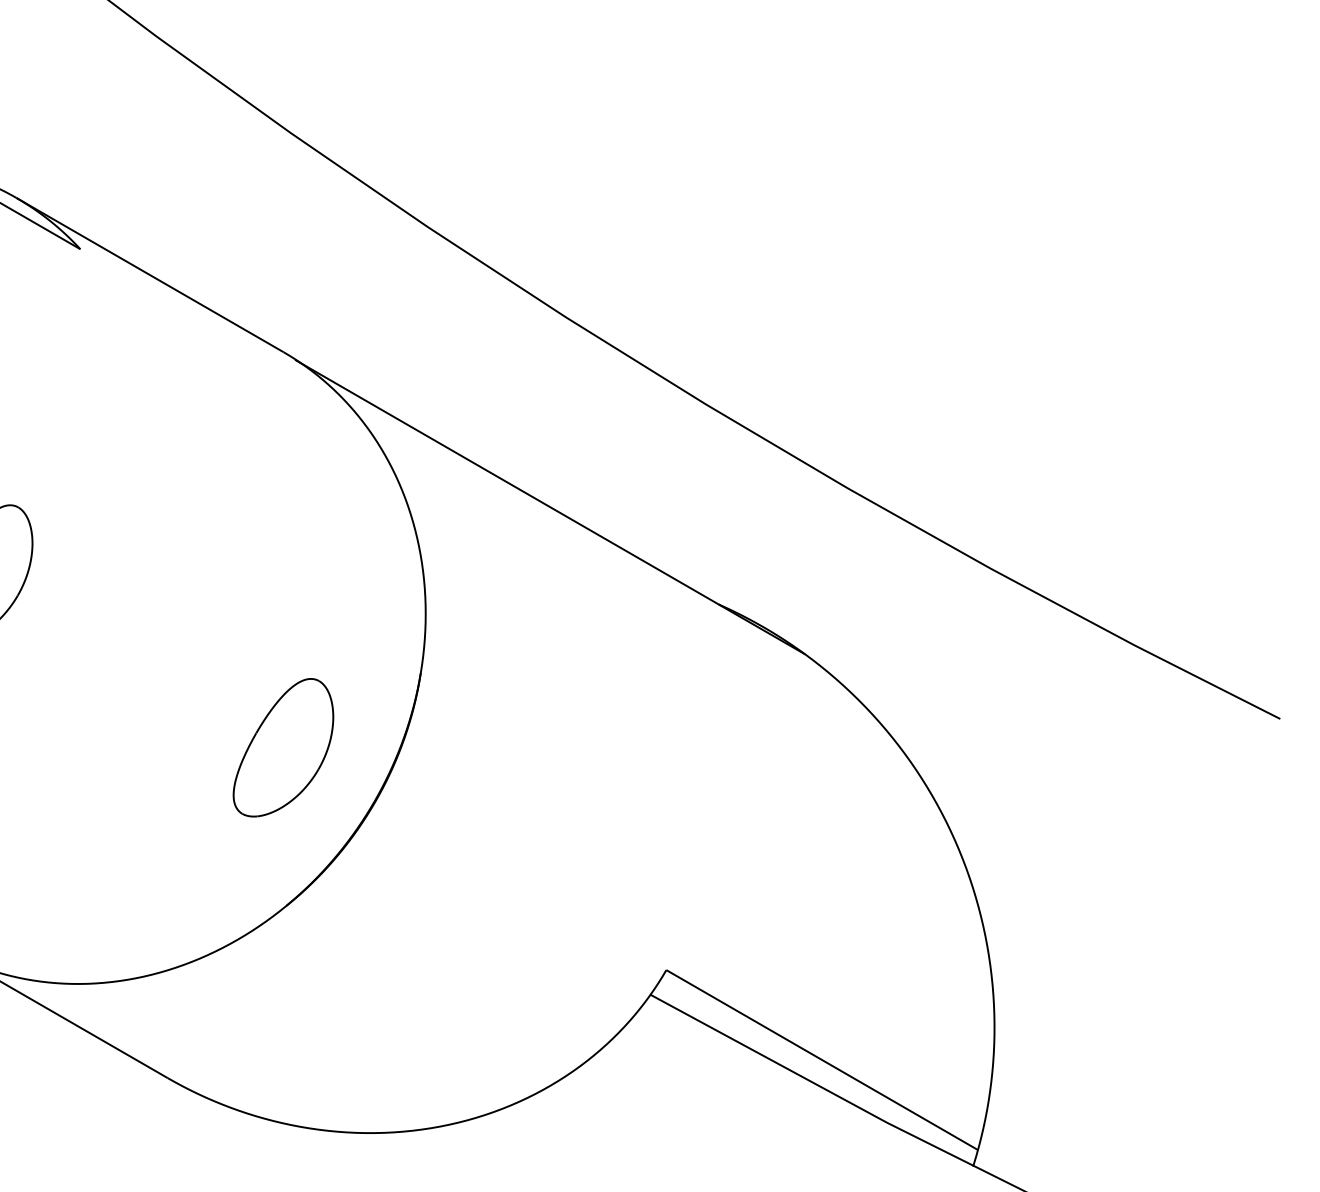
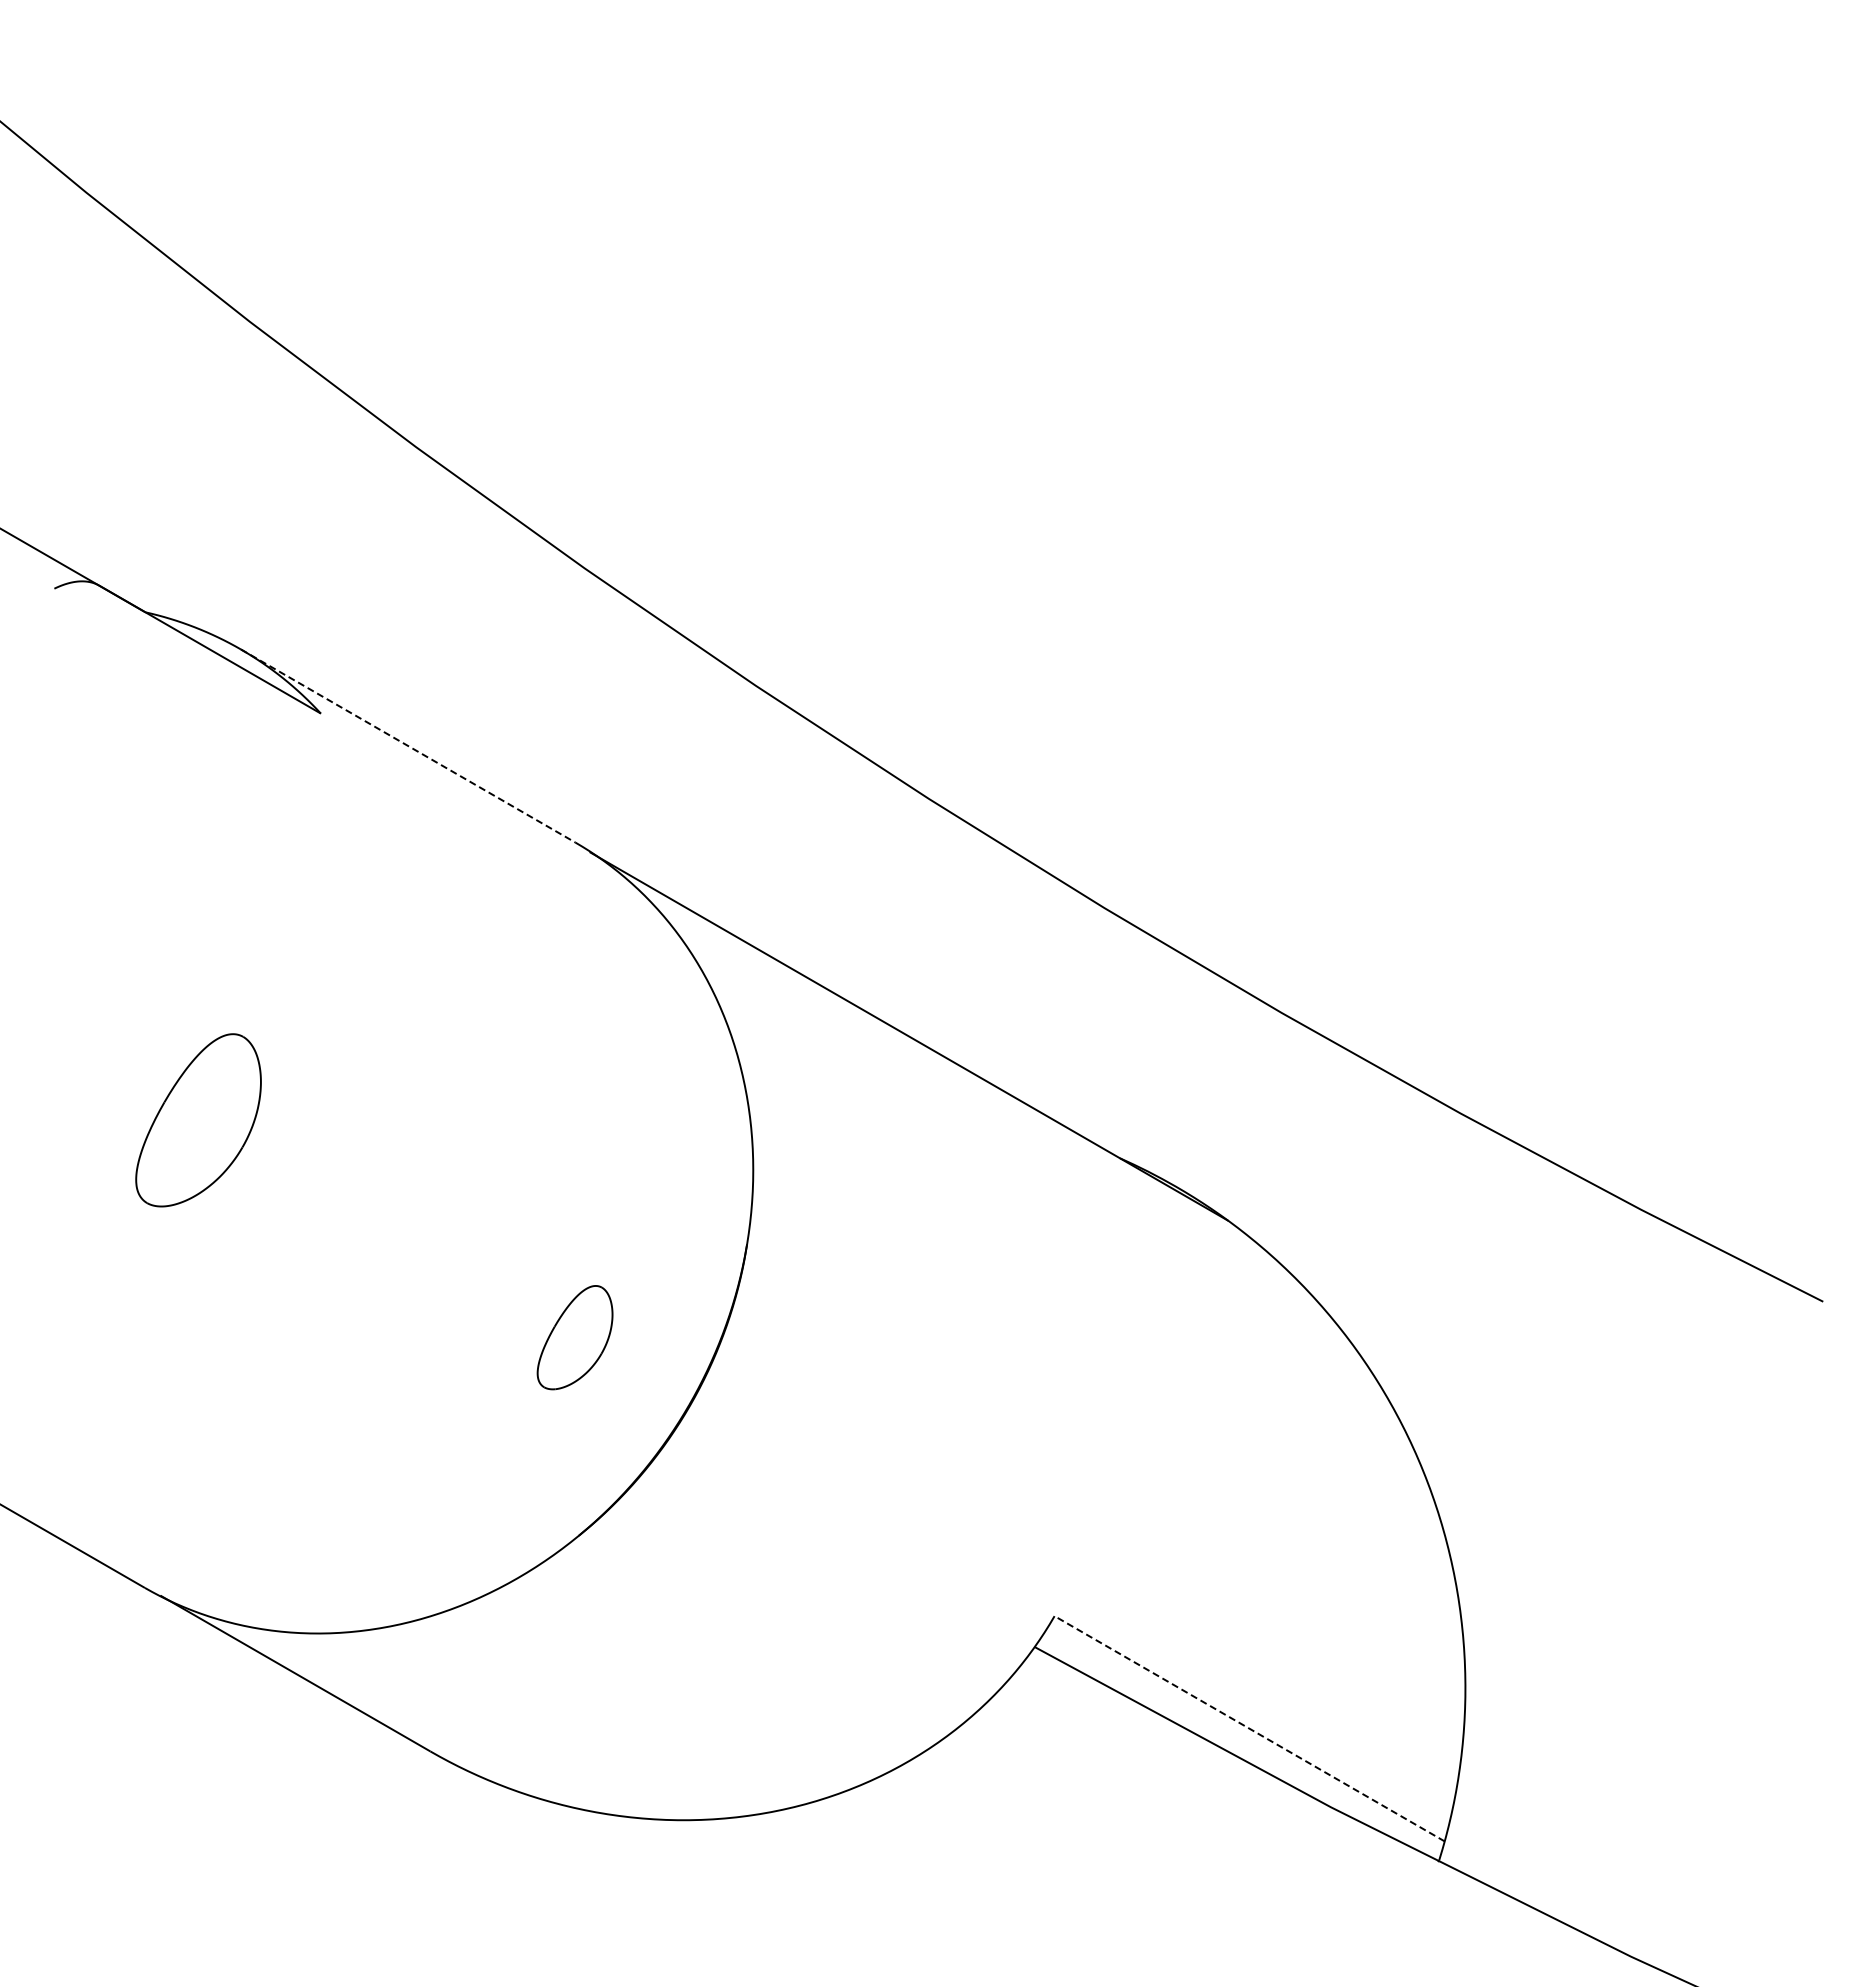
line: (150, 275) -> (408, 746), solid -> dashed
part: (282, 747) -> (574, 1337), size x0.6
line: (822, 1059) -> (1249, 1728), solid -> dashed

